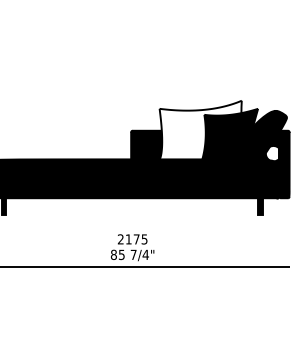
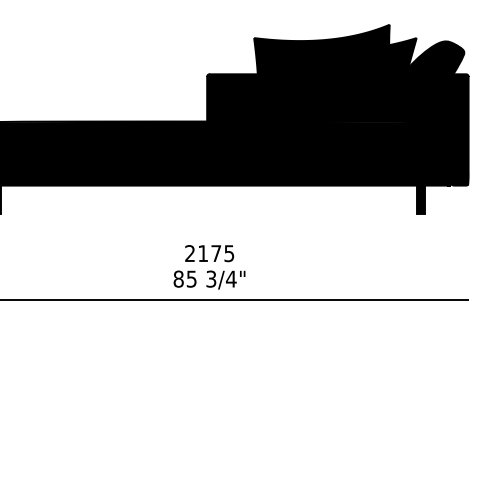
fill: (200, 129) -> (321, 72), added
fill: (272, 153) -> (440, 111), added
text: (133, 254) -> (211, 278), 7/4" -> 3/4"

